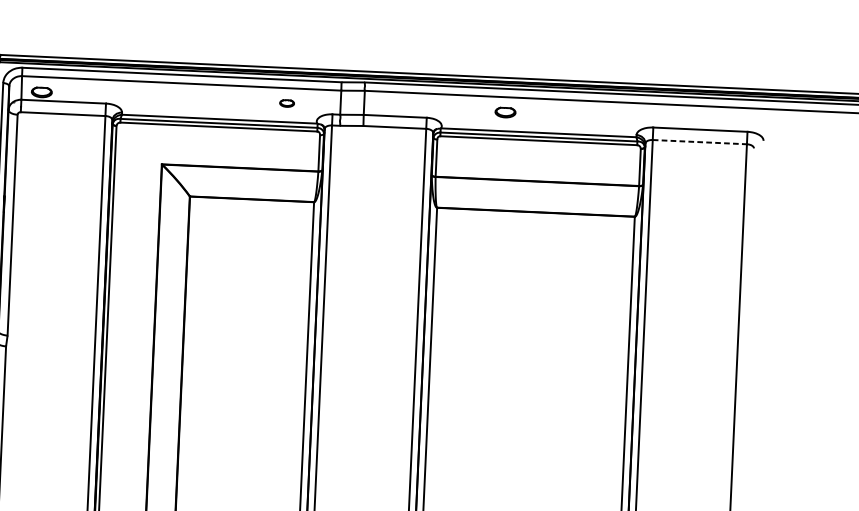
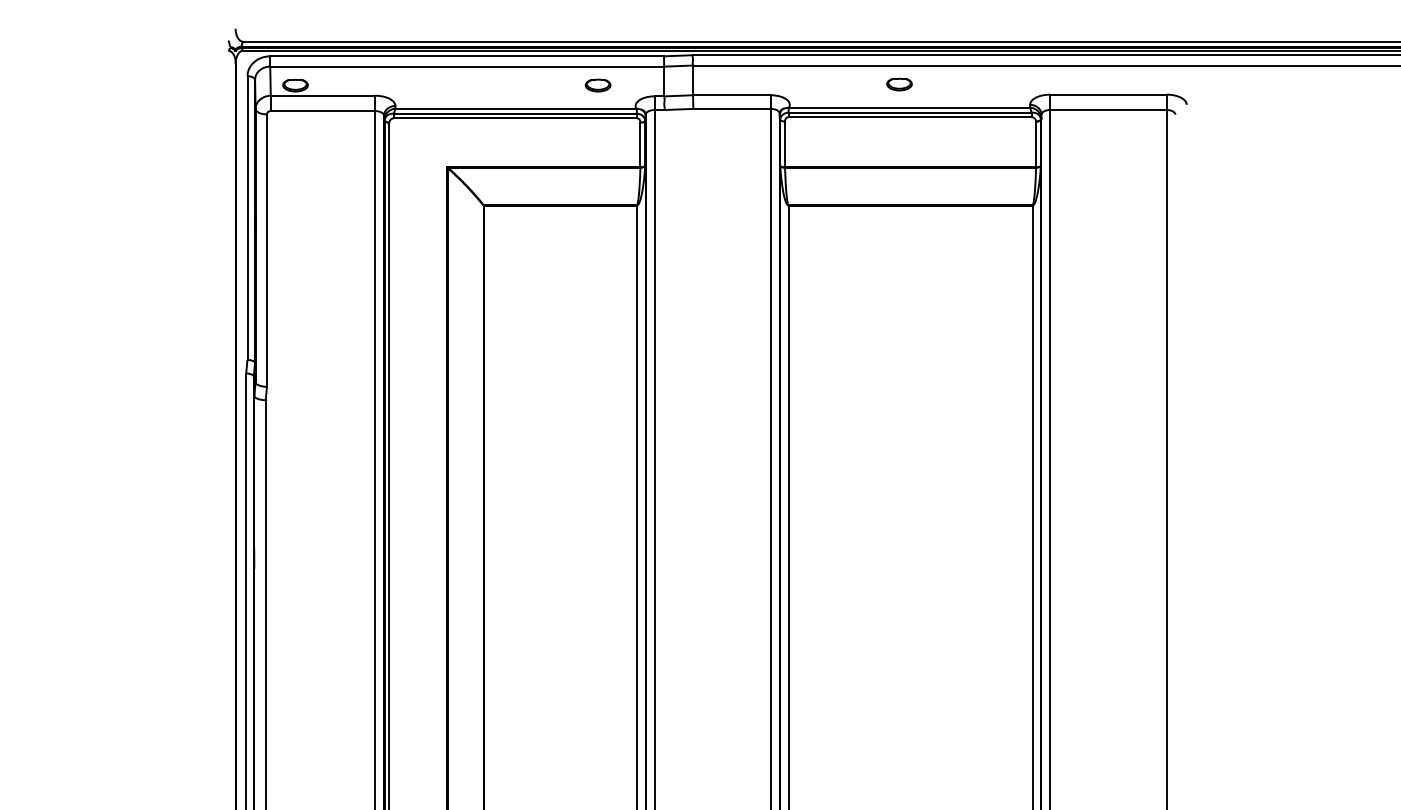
part: (286, 103) -> (597, 85), size x1.43
part: (505, 112) -> (899, 84), moved
line: (699, 142) -> (1108, 110), dashed -> solid

